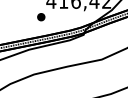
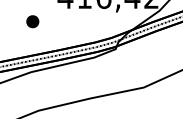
part: (41, 17) -> (33, 22), moved

